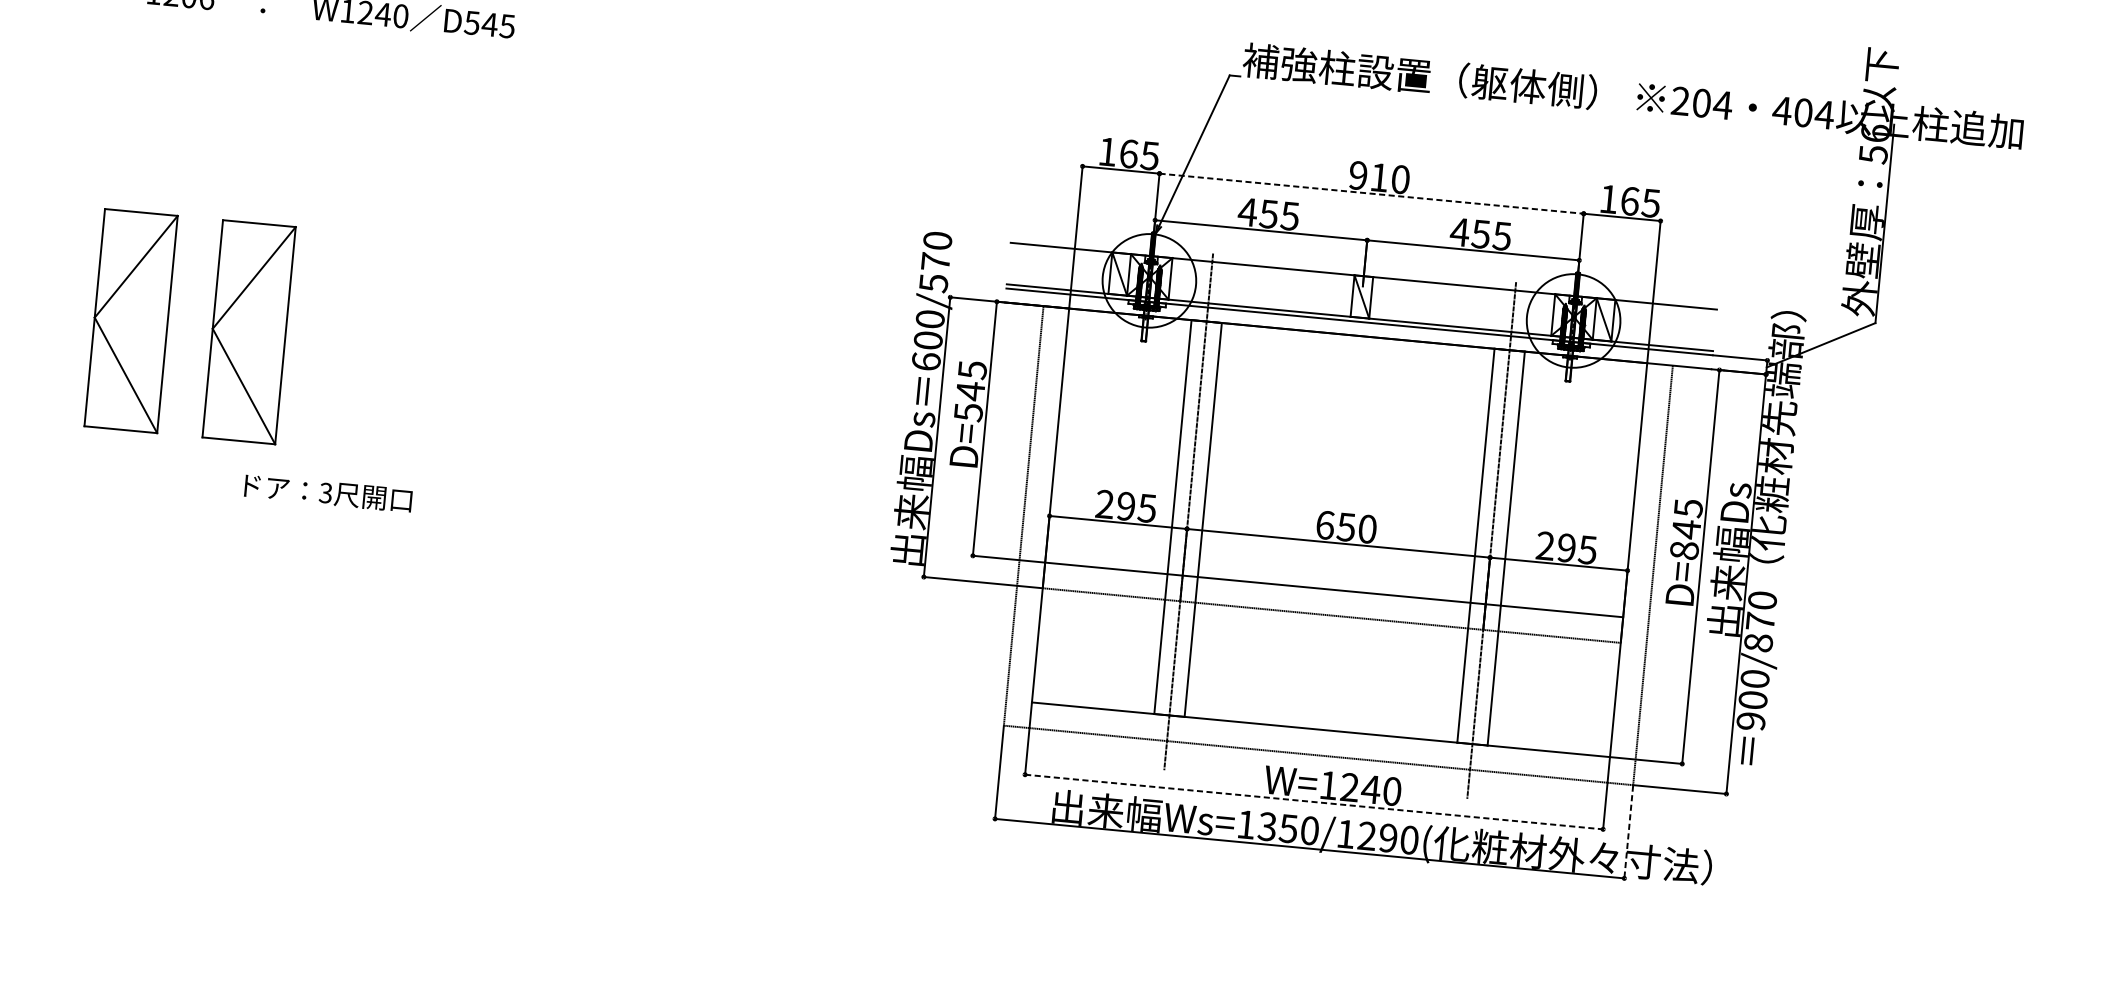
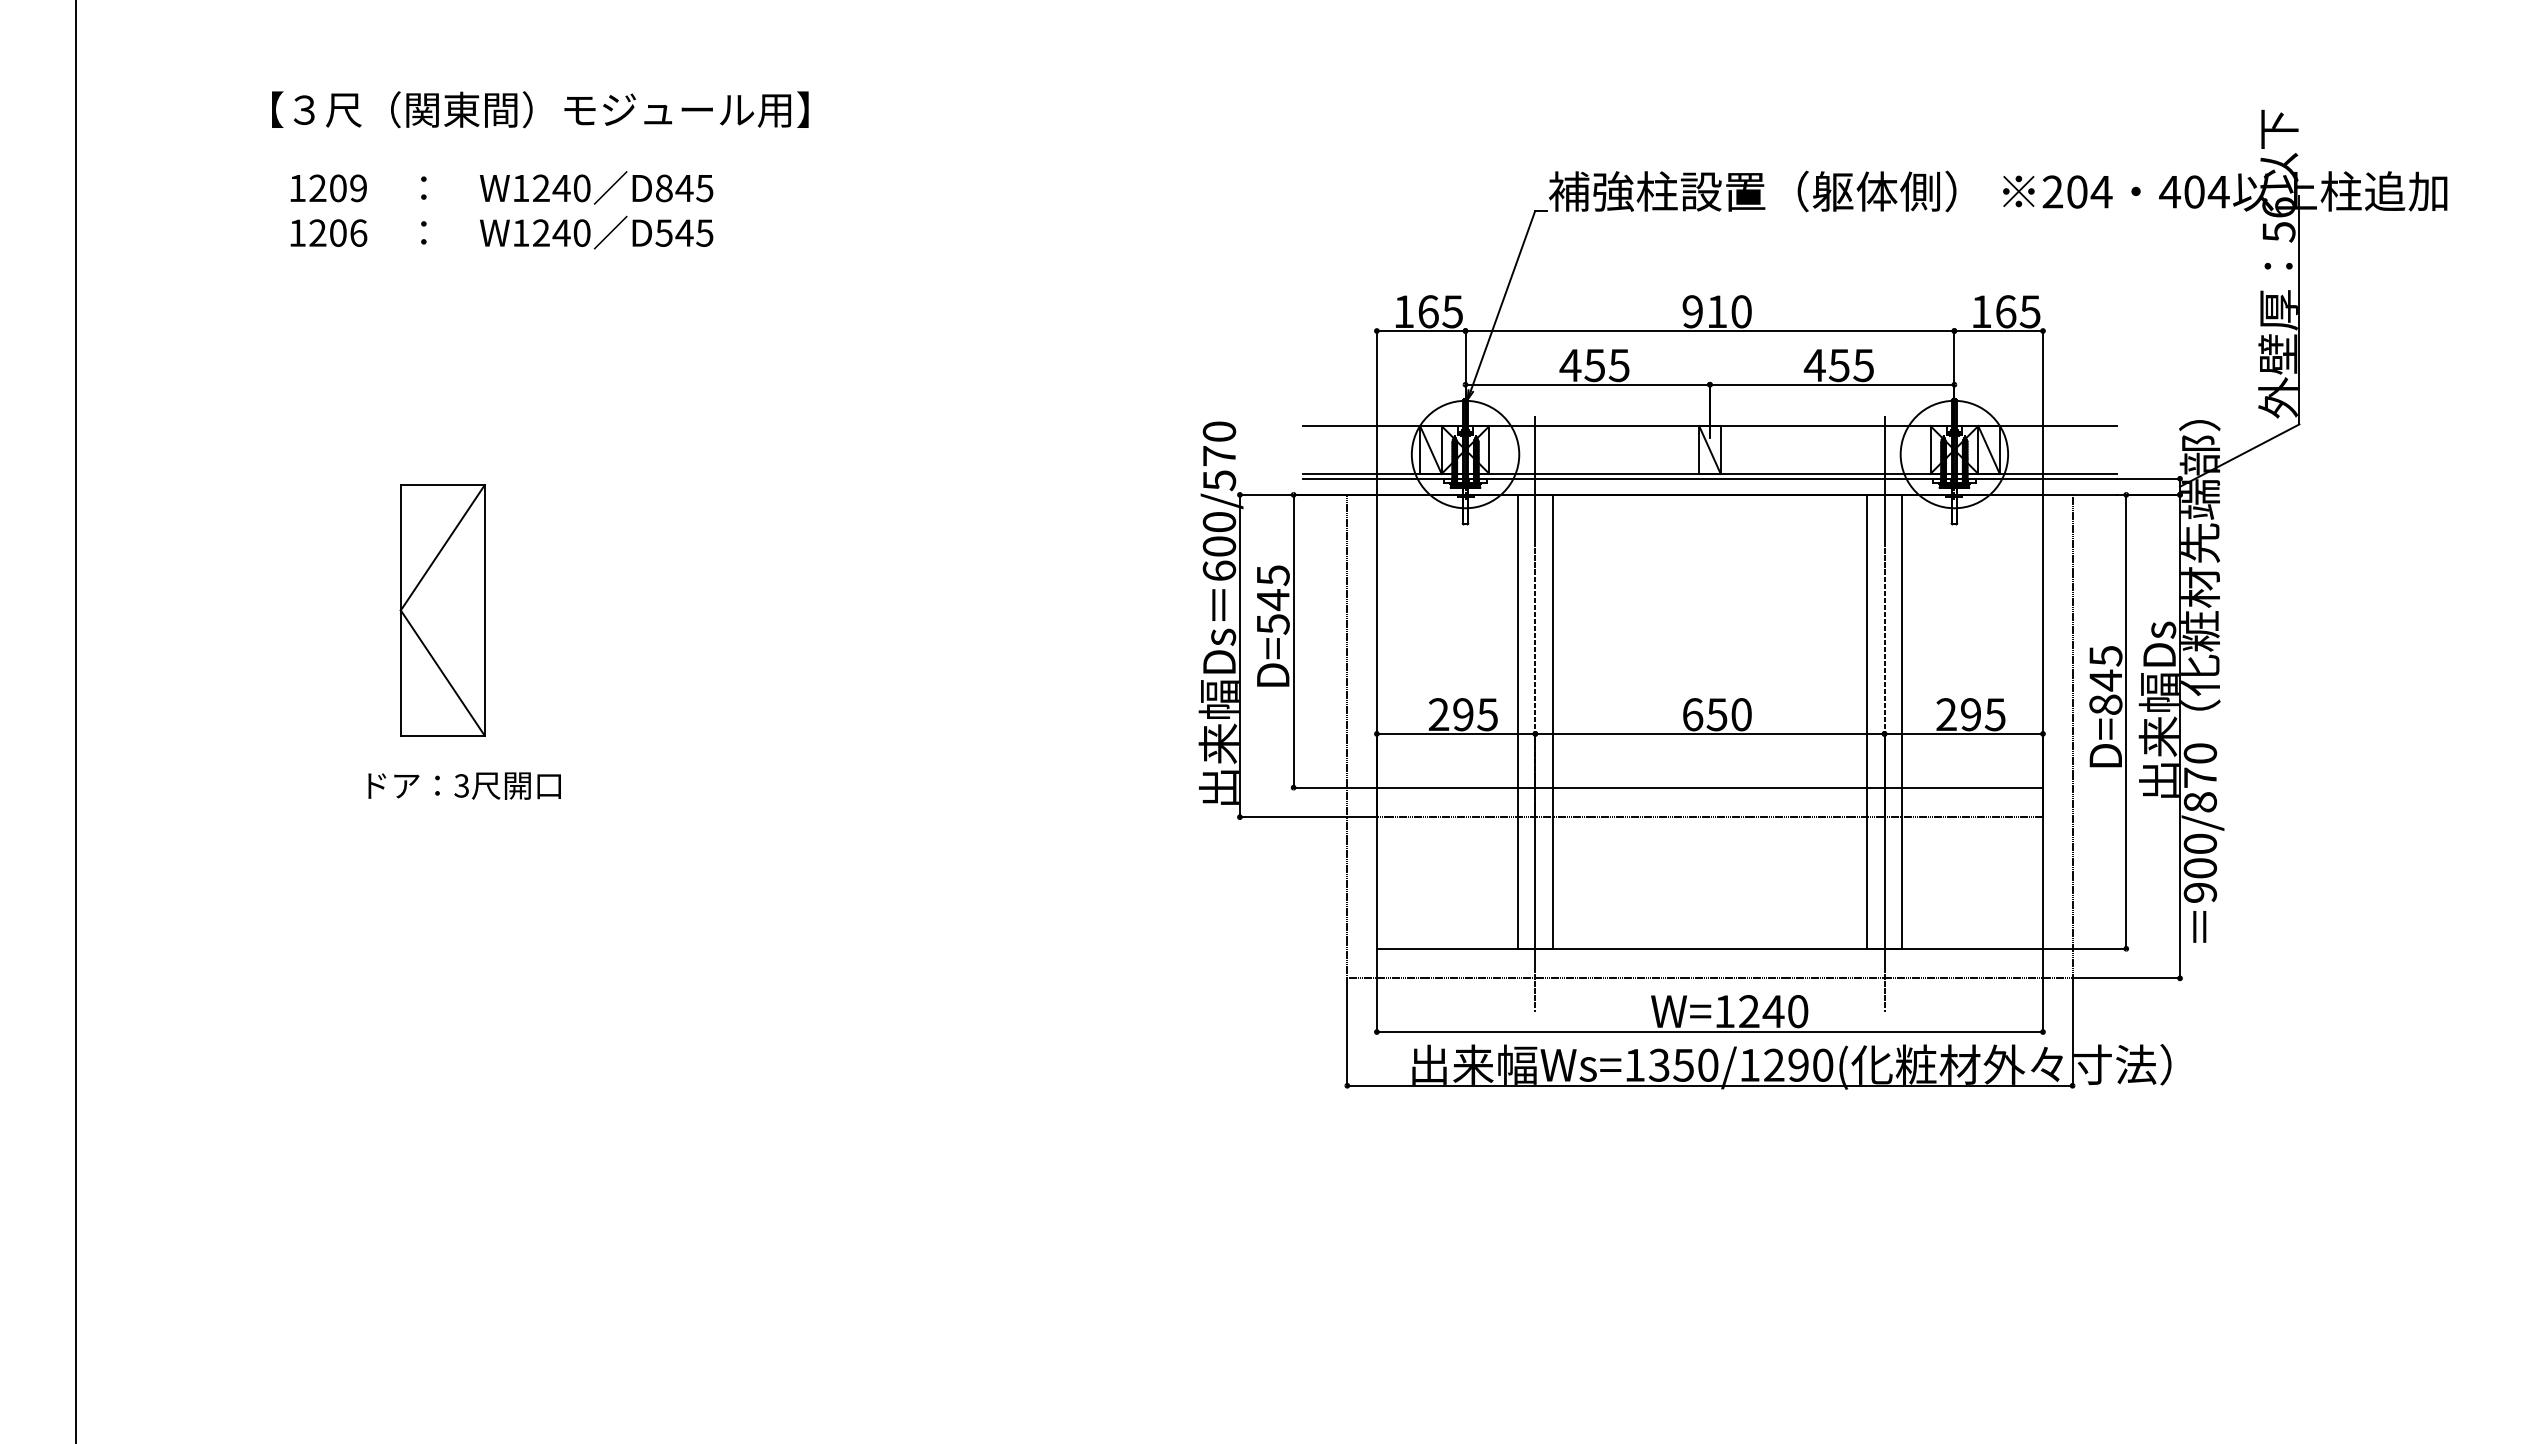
line: (1372, 194) -> (1710, 331), dashed -> solid
part: (130, 321) -> (306, 610), removed
text: (328, 492) -> (464, 785), moved
line: (1314, 802) -> (1710, 1032), dashed -> solid
line: (1628, 832) -> (2072, 1032), dashed -> solid

